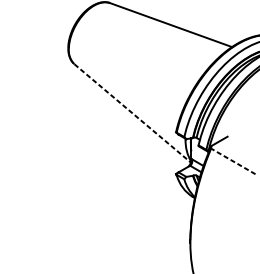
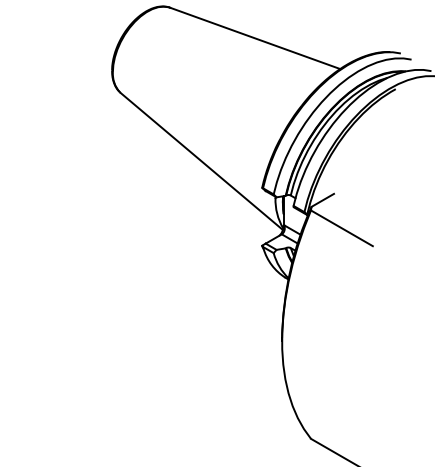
line: (133, 113) -> (202, 161), dashed -> solid
line: (232, 161) -> (341, 228), dashed -> solid

